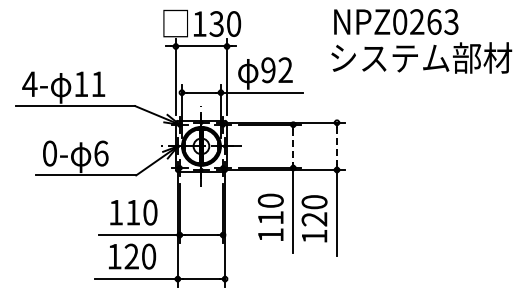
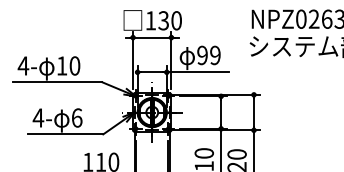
text: (285, 70) -> (215, 55), 92 -> 99
text: (98, 84) -> (74, 66), 11 -> 10
line: (293, 146) -> (221, 112), dashed -> solid
line: (337, 146) -> (254, 112), dashed -> solid
text: (49, 153) -> (38, 117), 0- -> 4-

